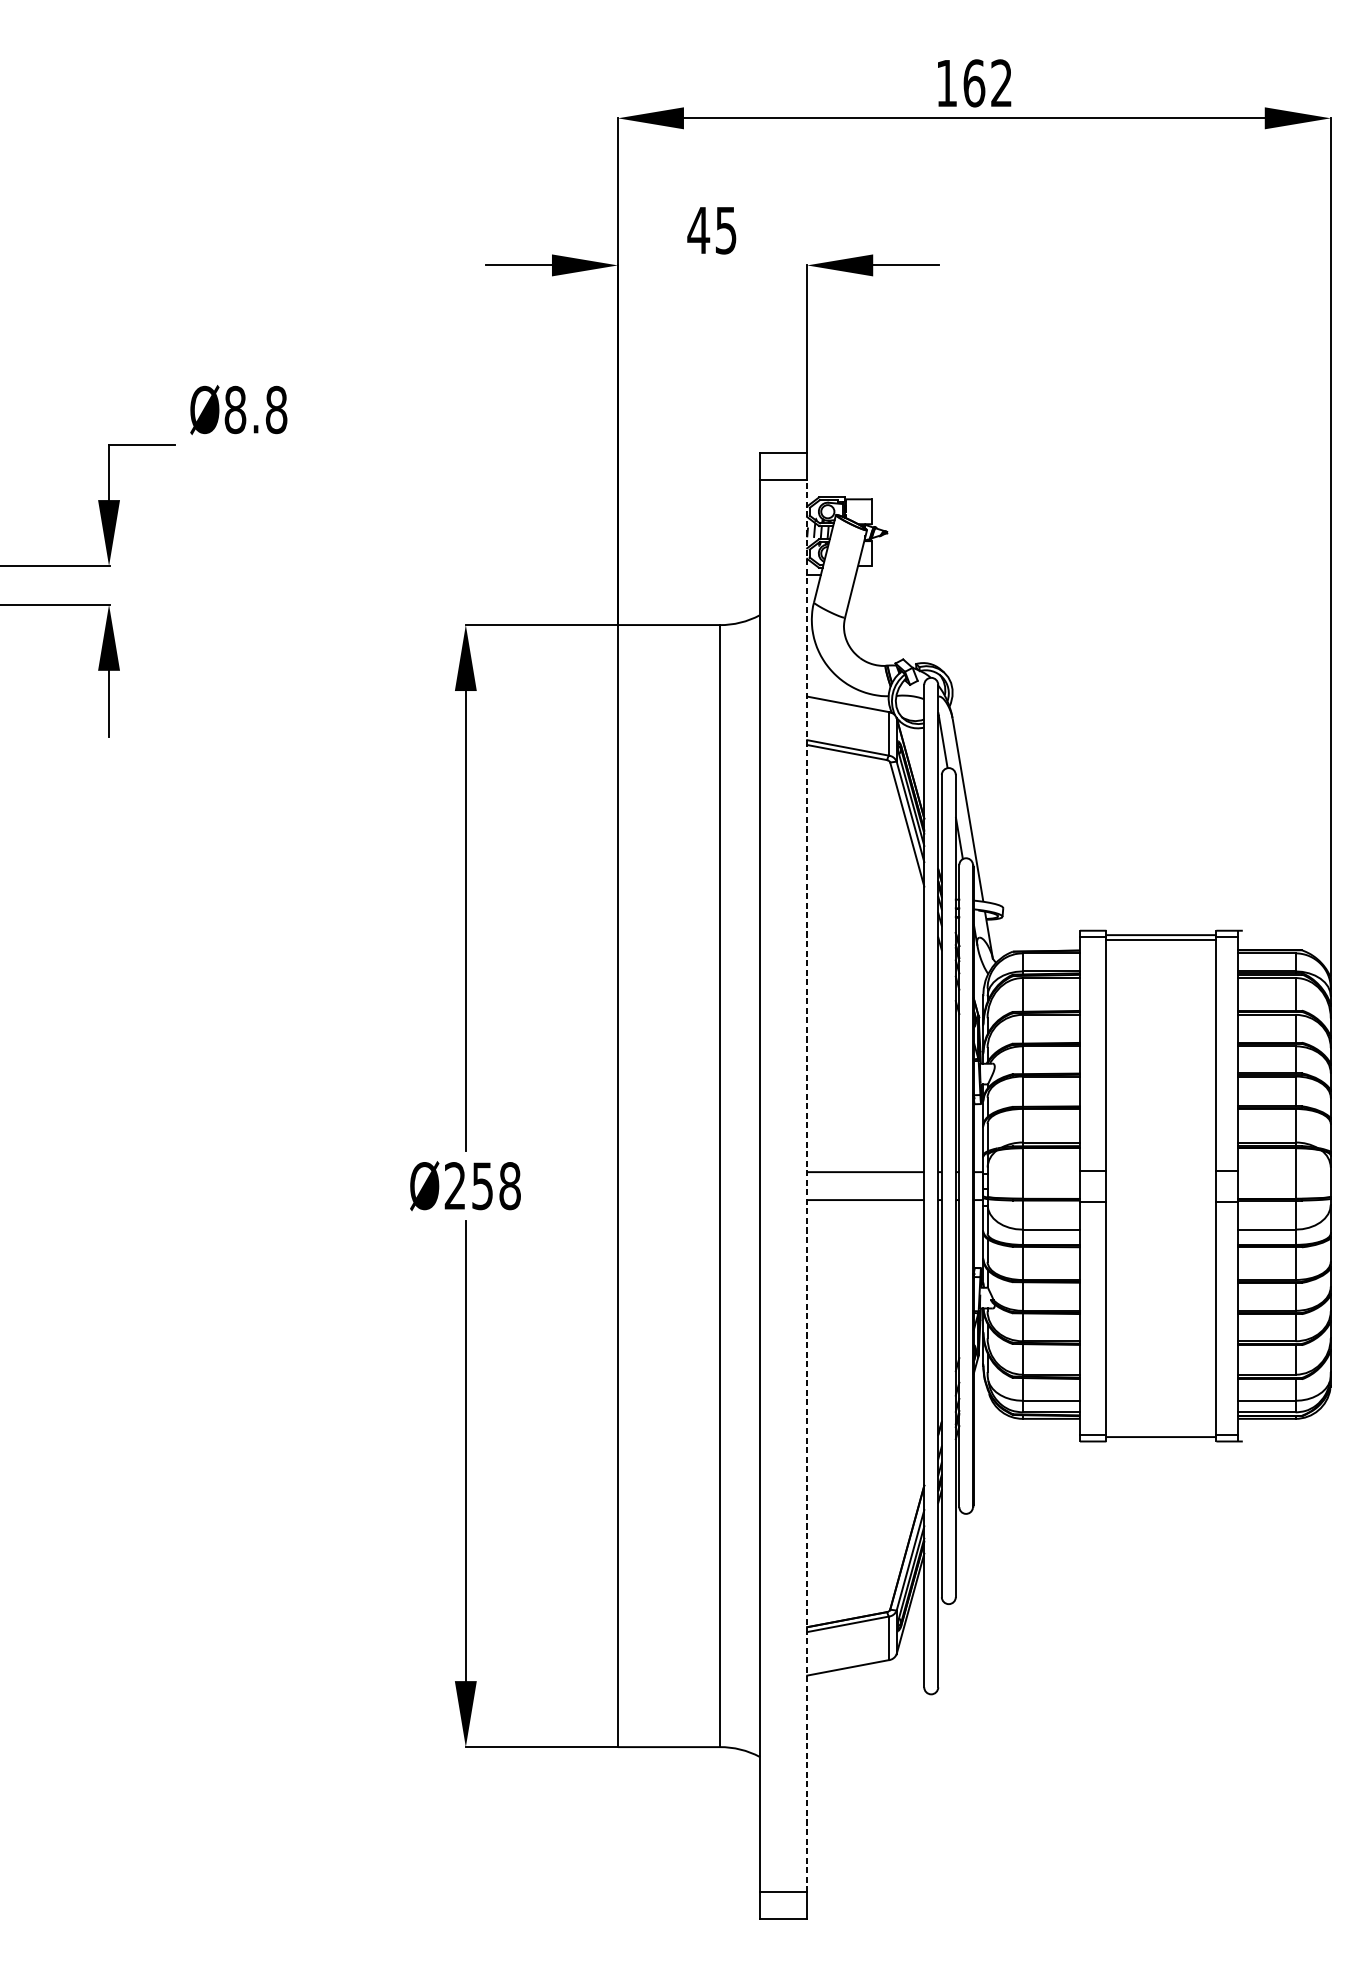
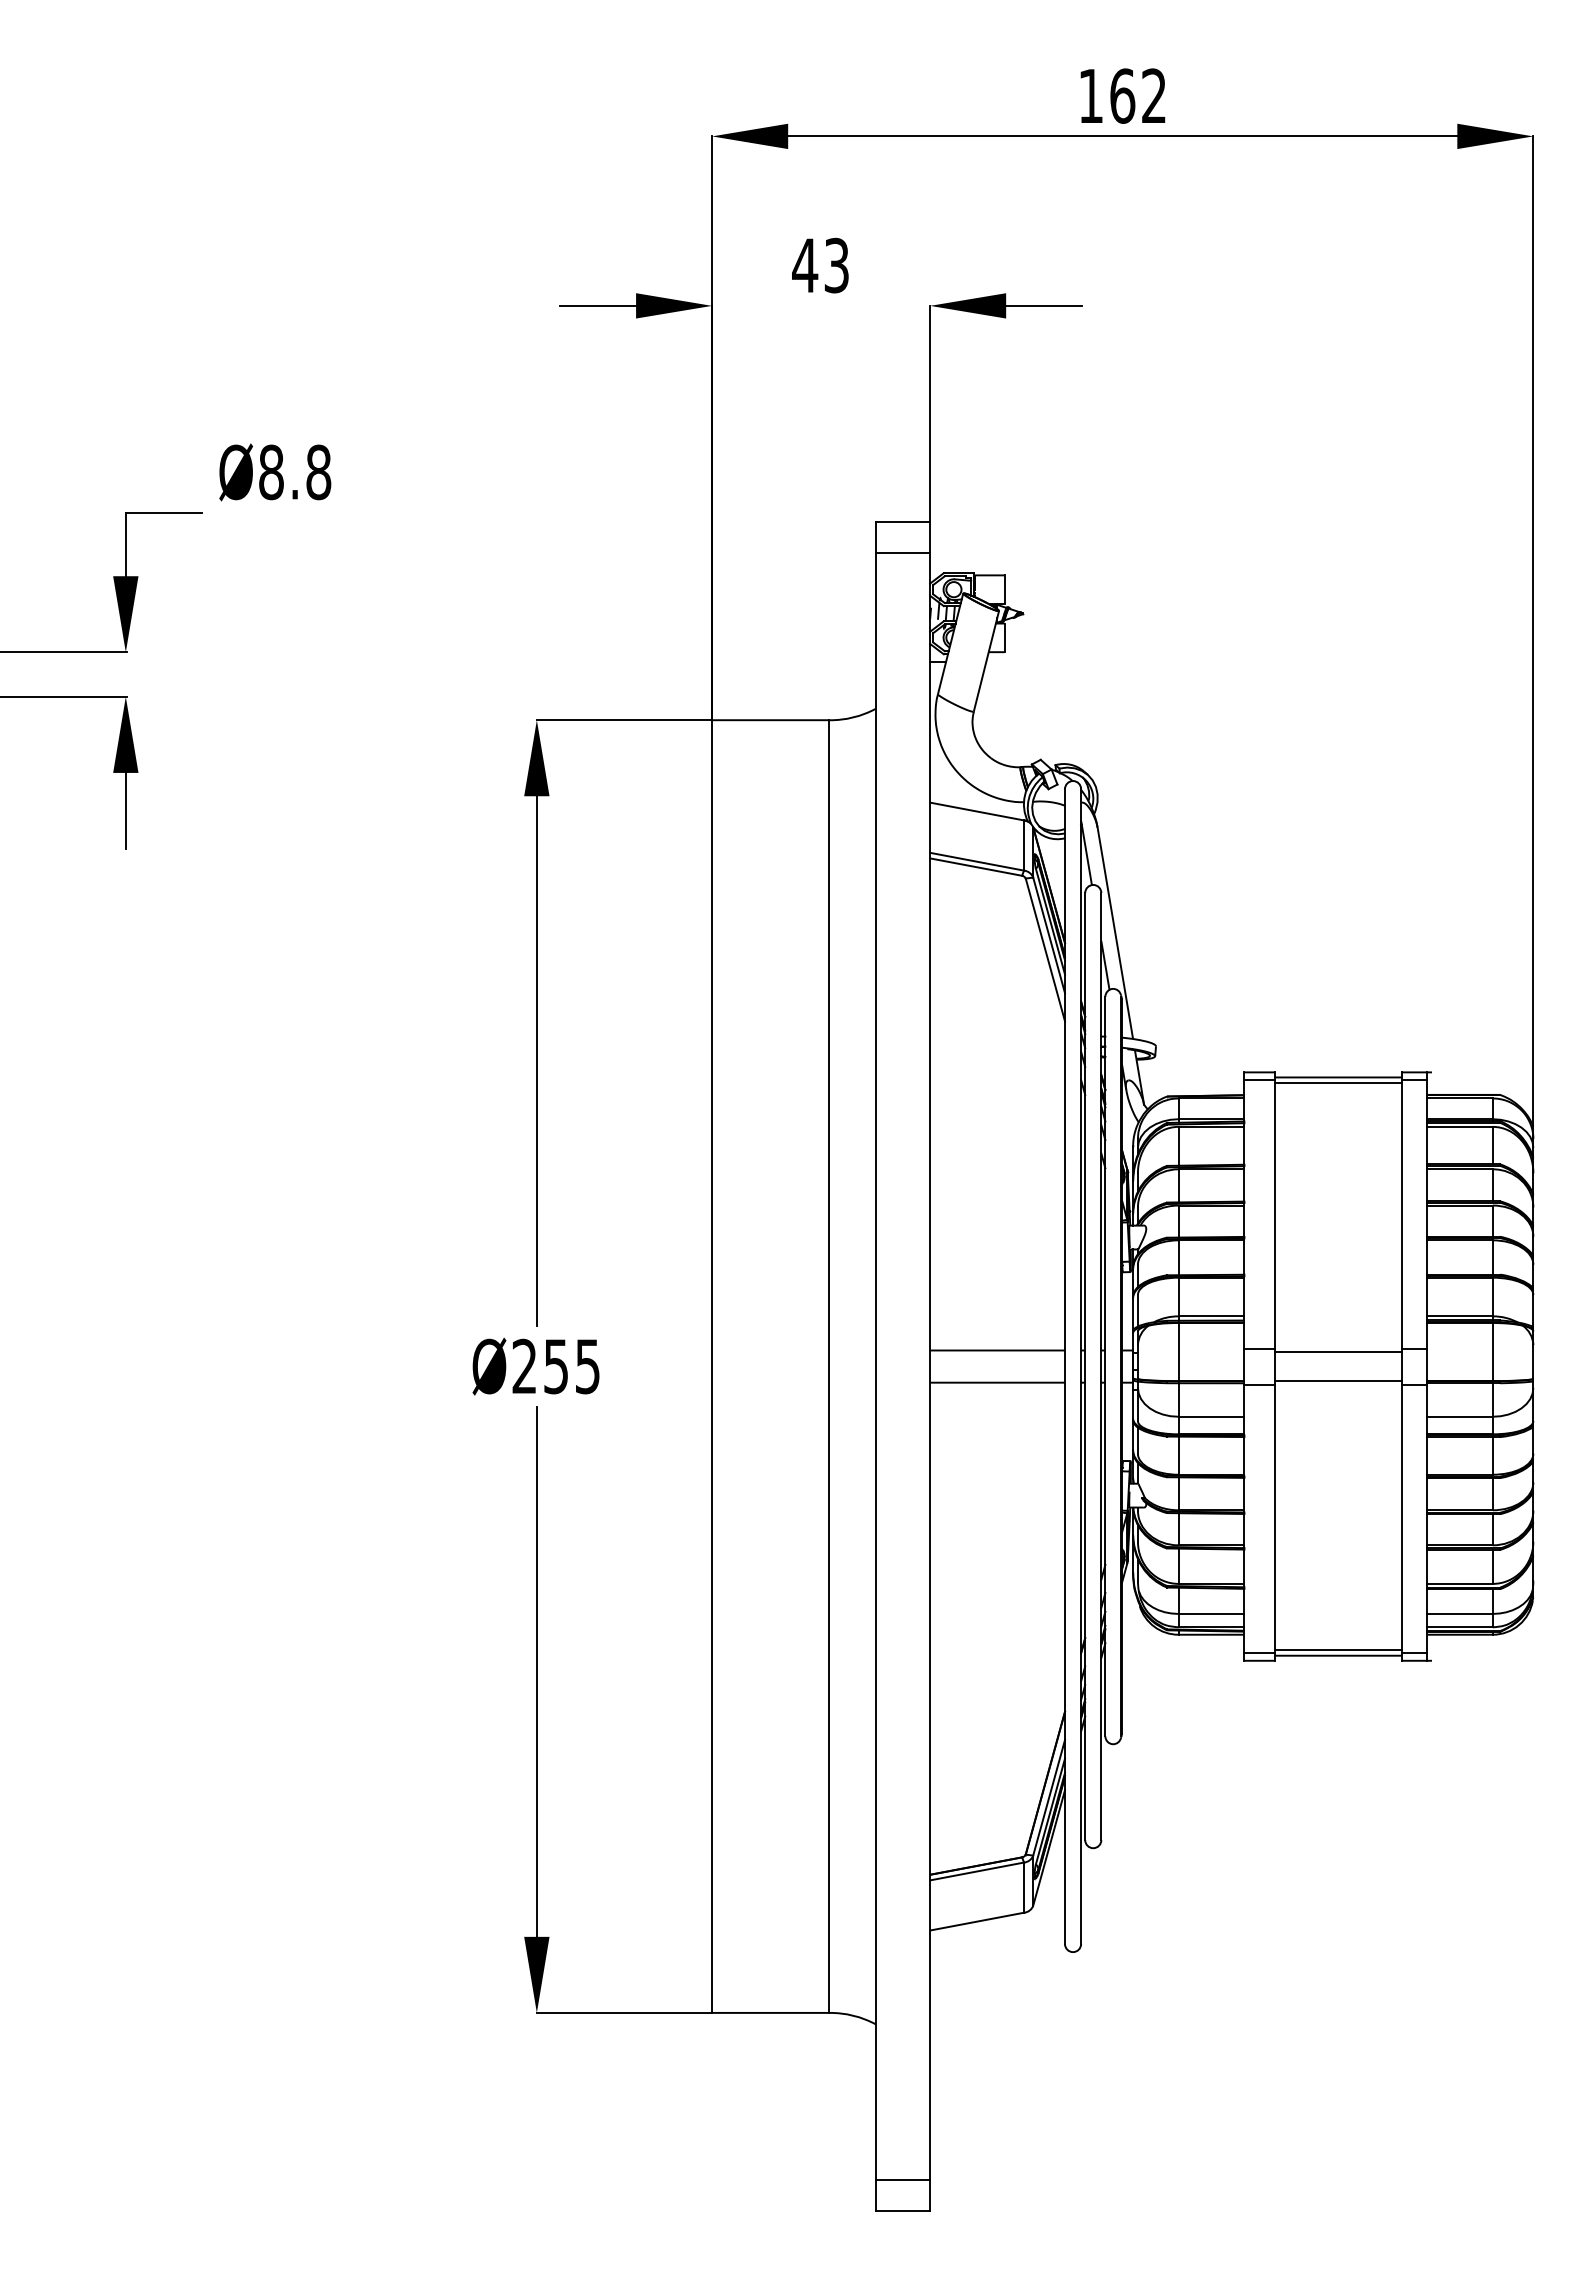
text: (725, 229) -> (836, 264), 45 -> 43
line: (1160, 1173) -> (1337, 1352), added
text: (509, 1186) -> (587, 1366), Ø258 -> Ø255
line: (807, 1186) -> (930, 1366), dashed -> solid
line: (1160, 1198) -> (1337, 1380), added
line: (1160, 1431) -> (1337, 1649), added

